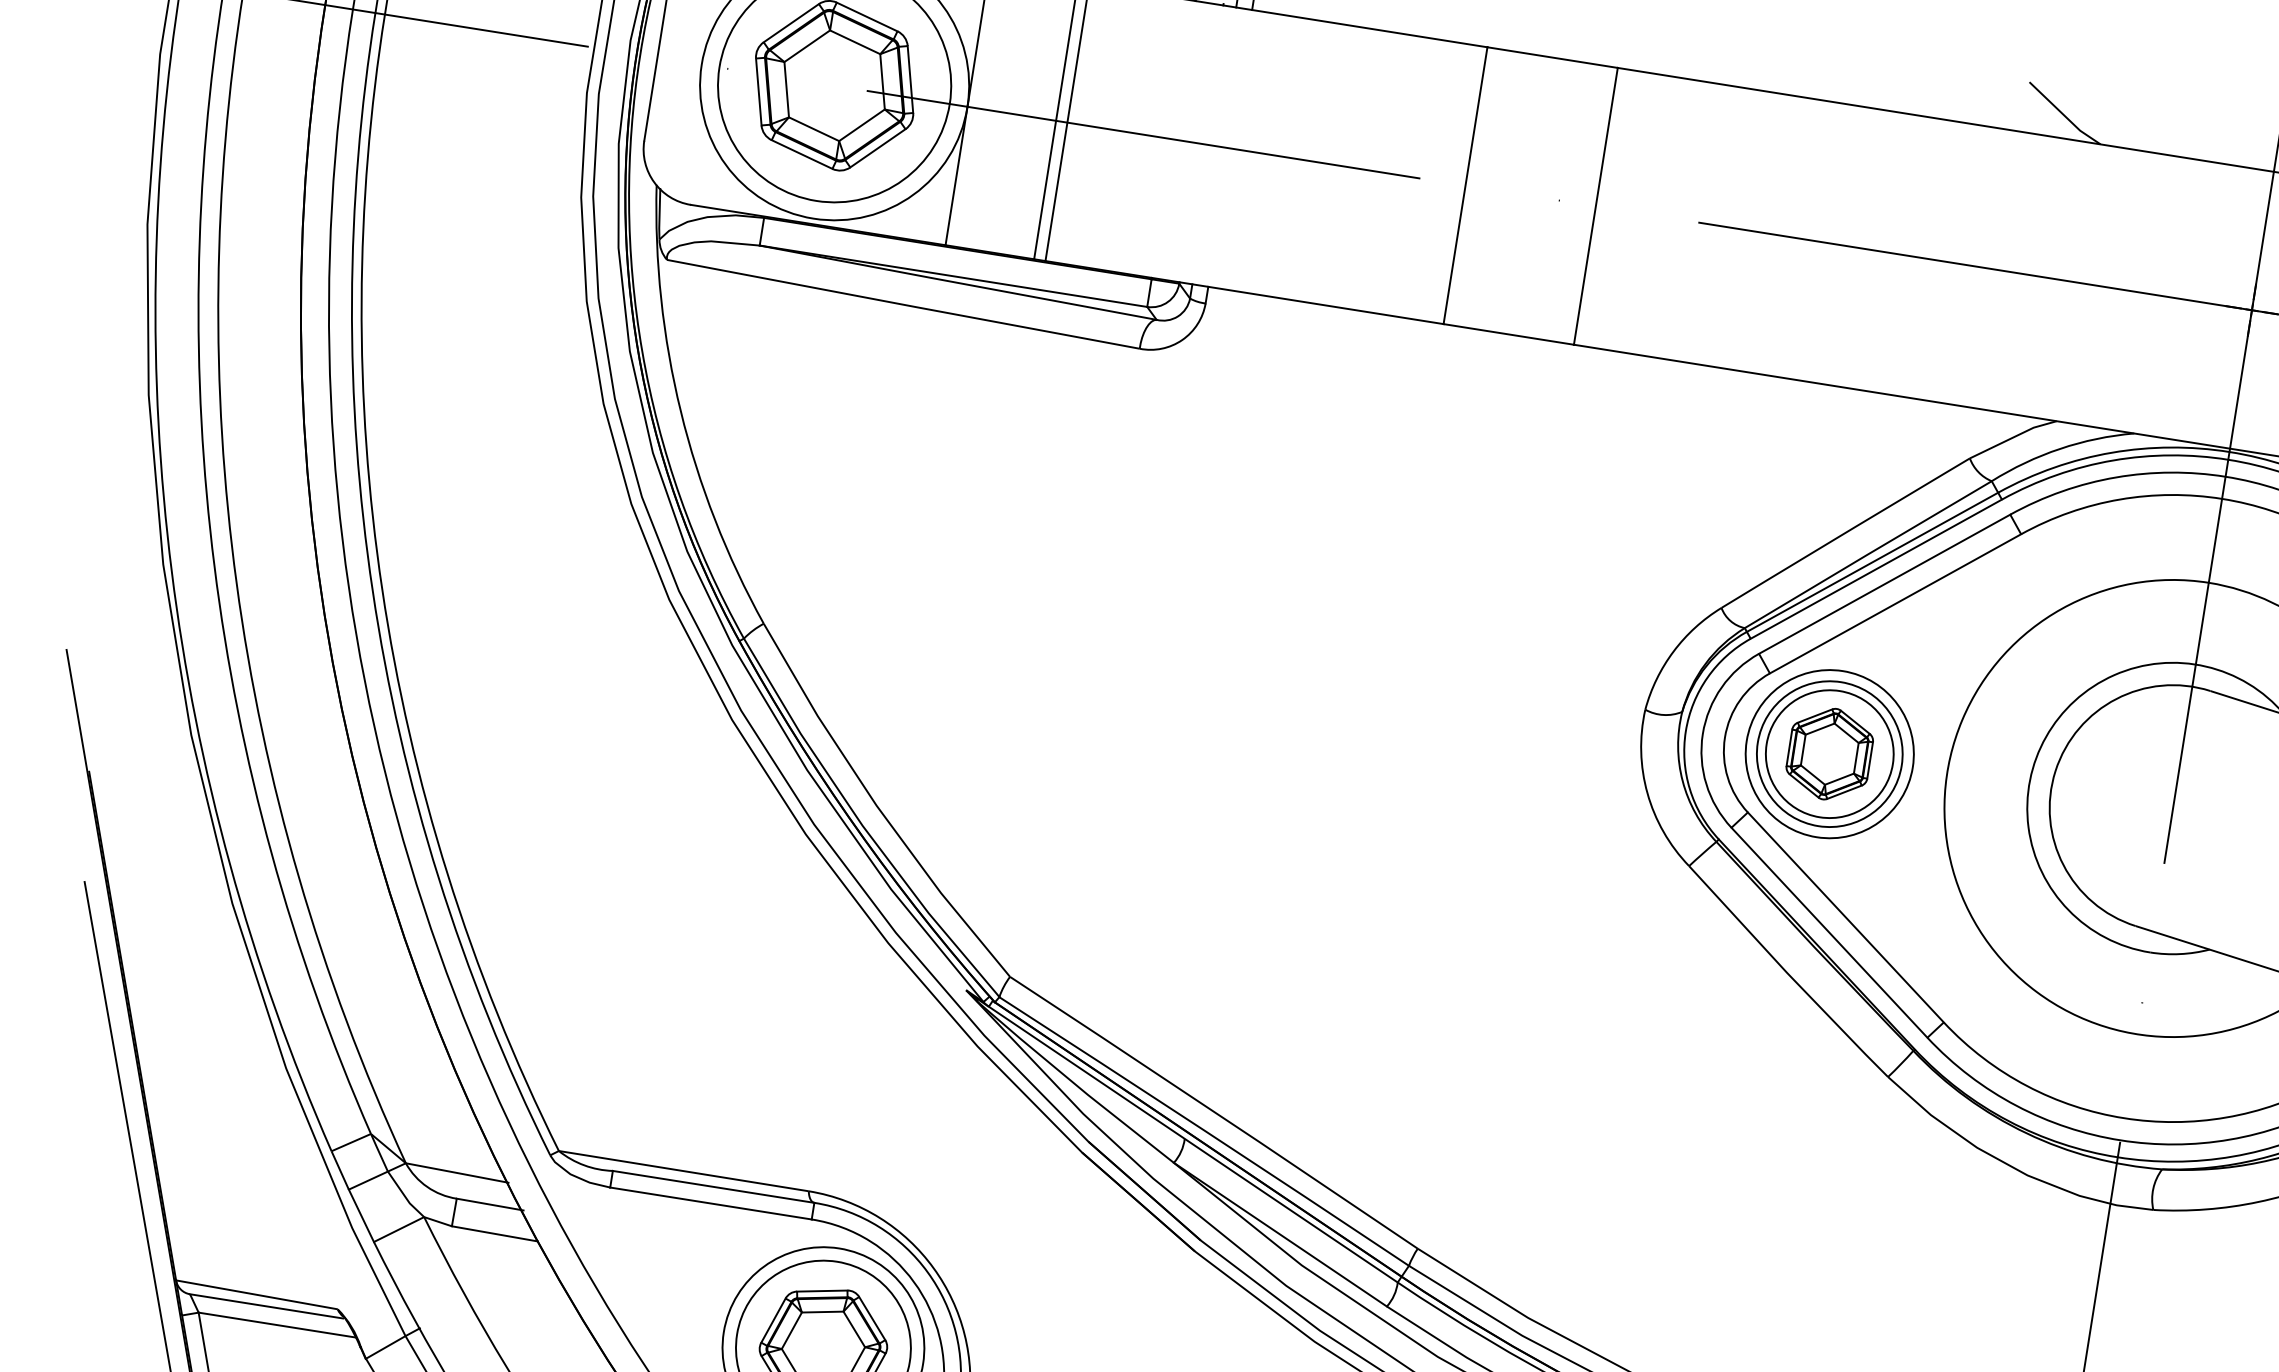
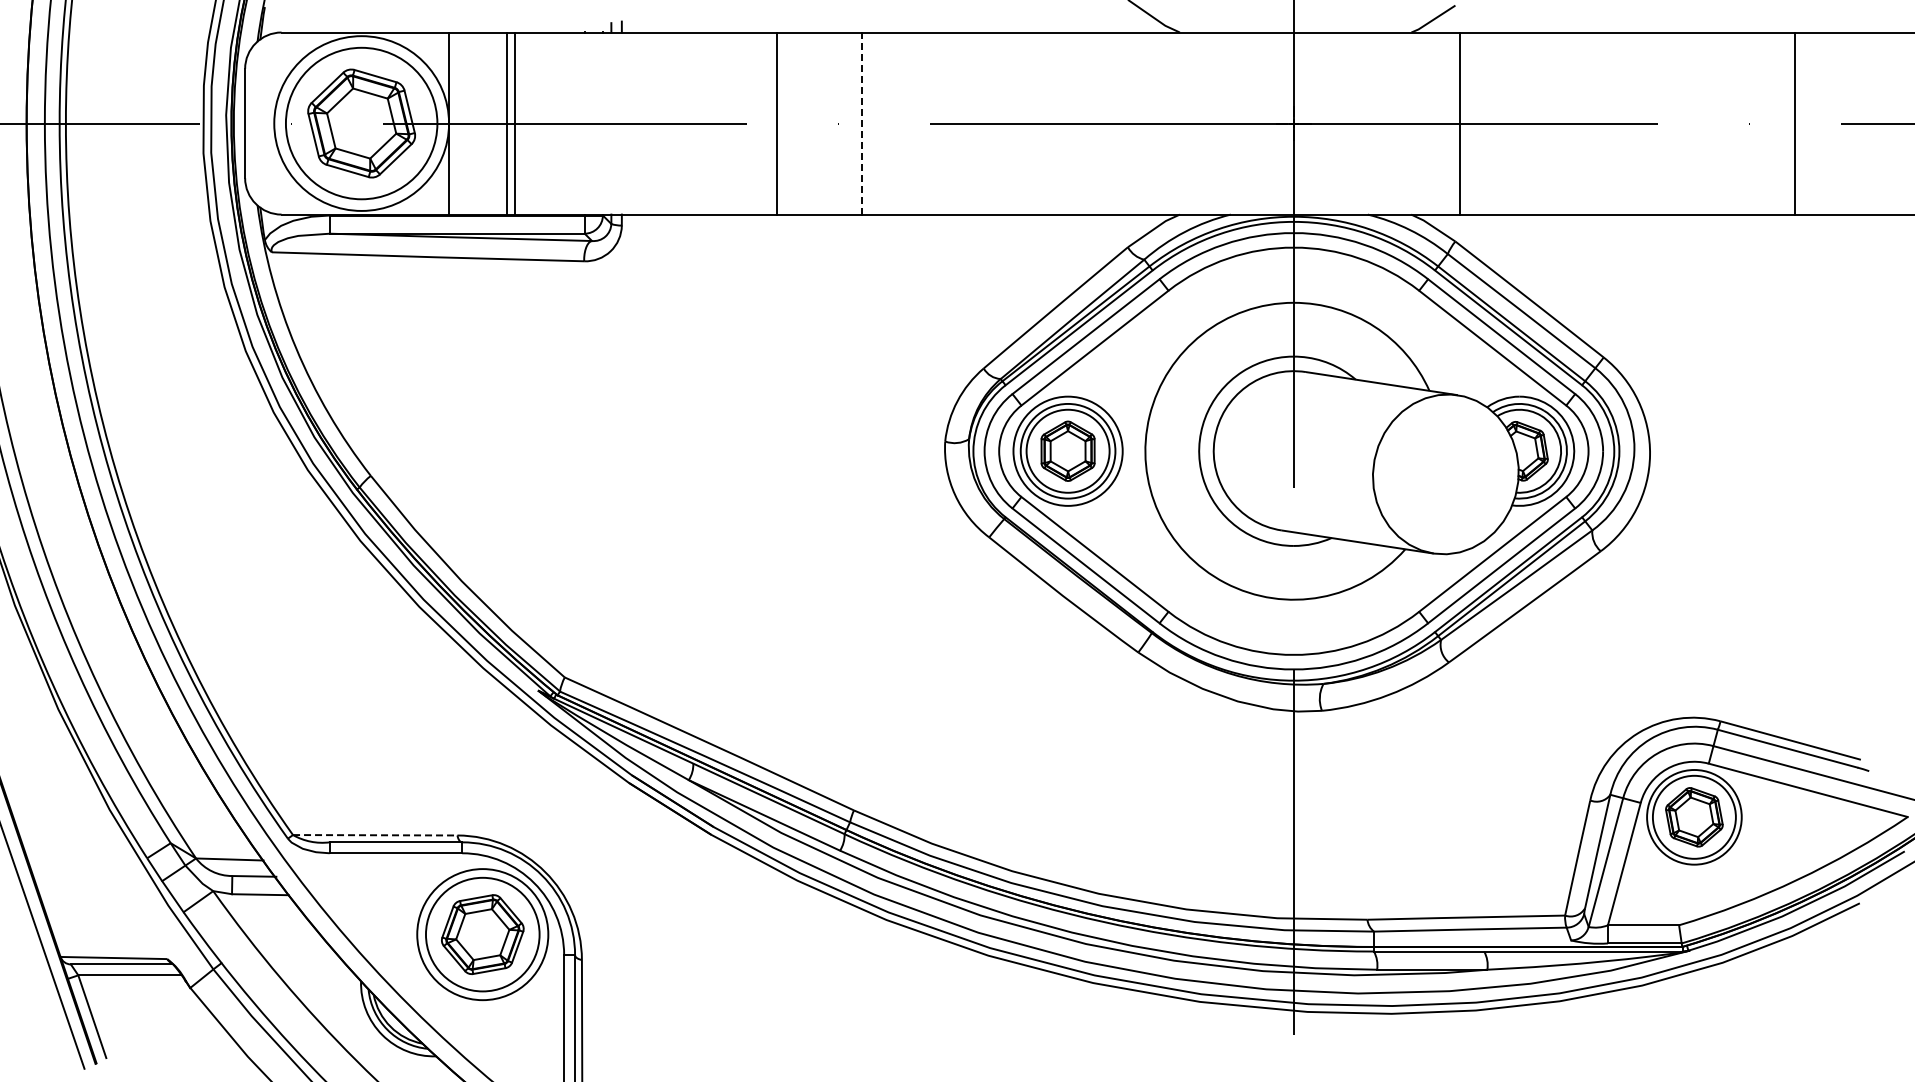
line: (1596, 206) -> (862, 123), solid -> dashed
line: (684, 1171) -> (375, 835), solid -> dashed

